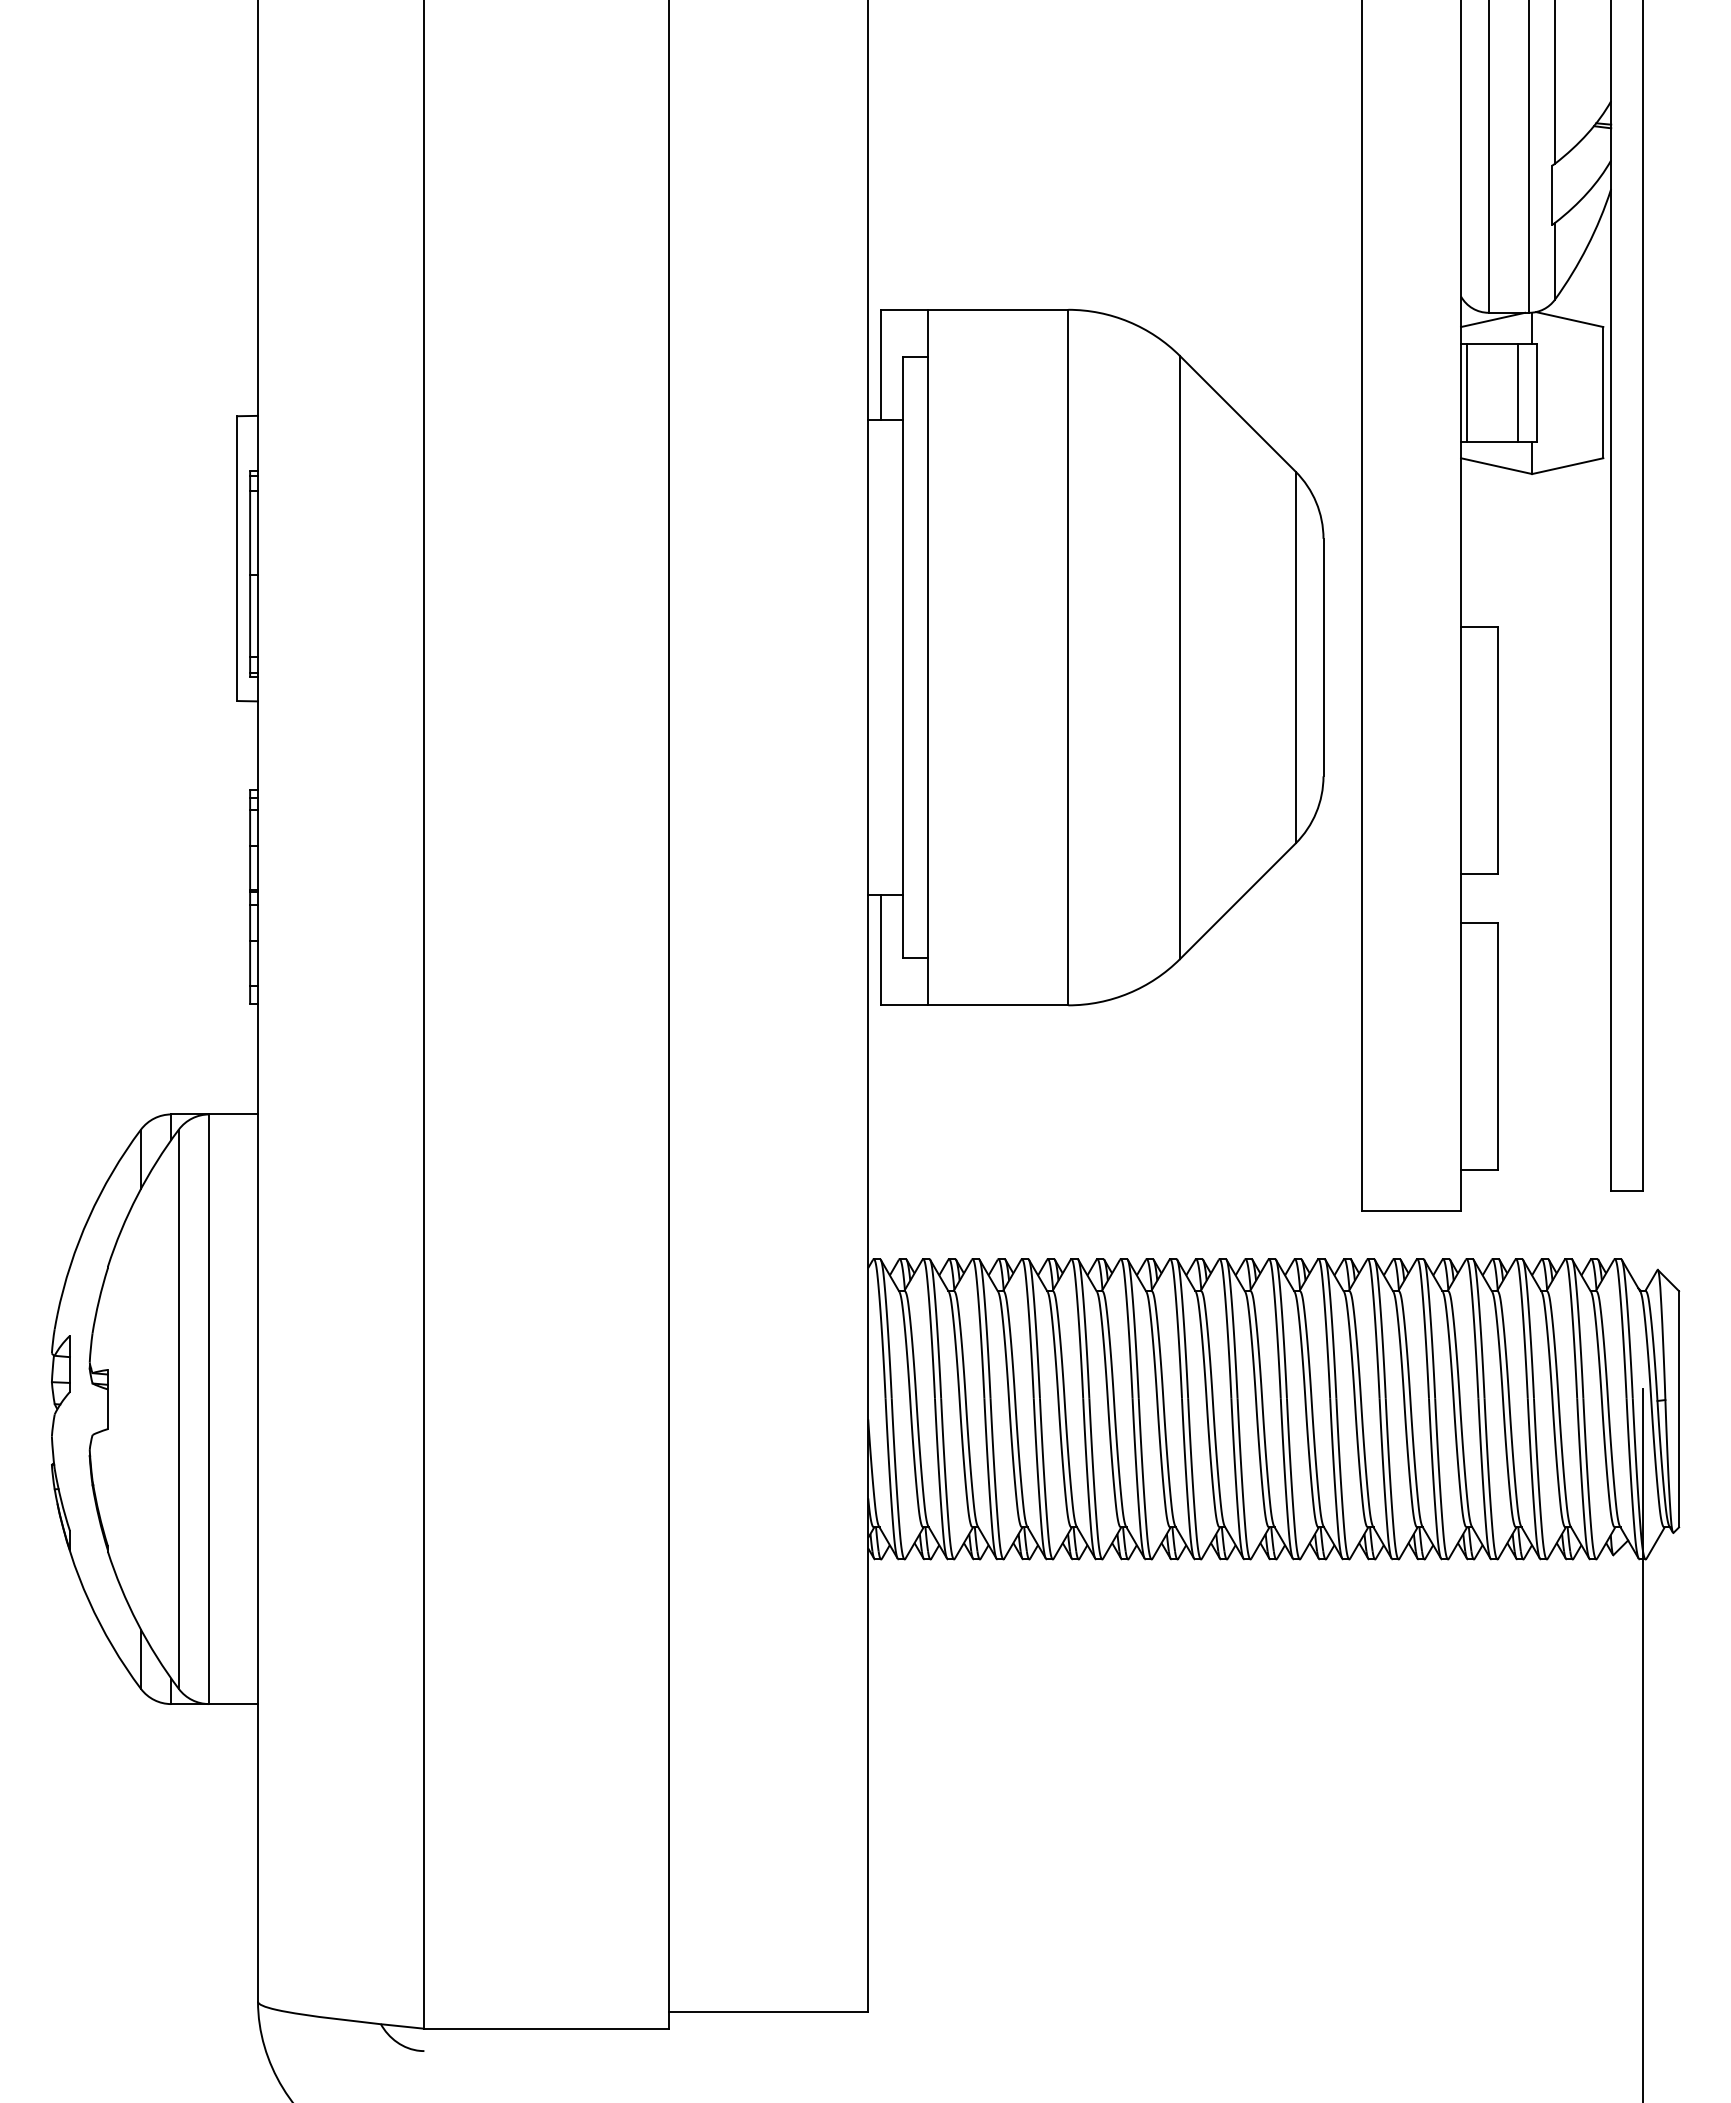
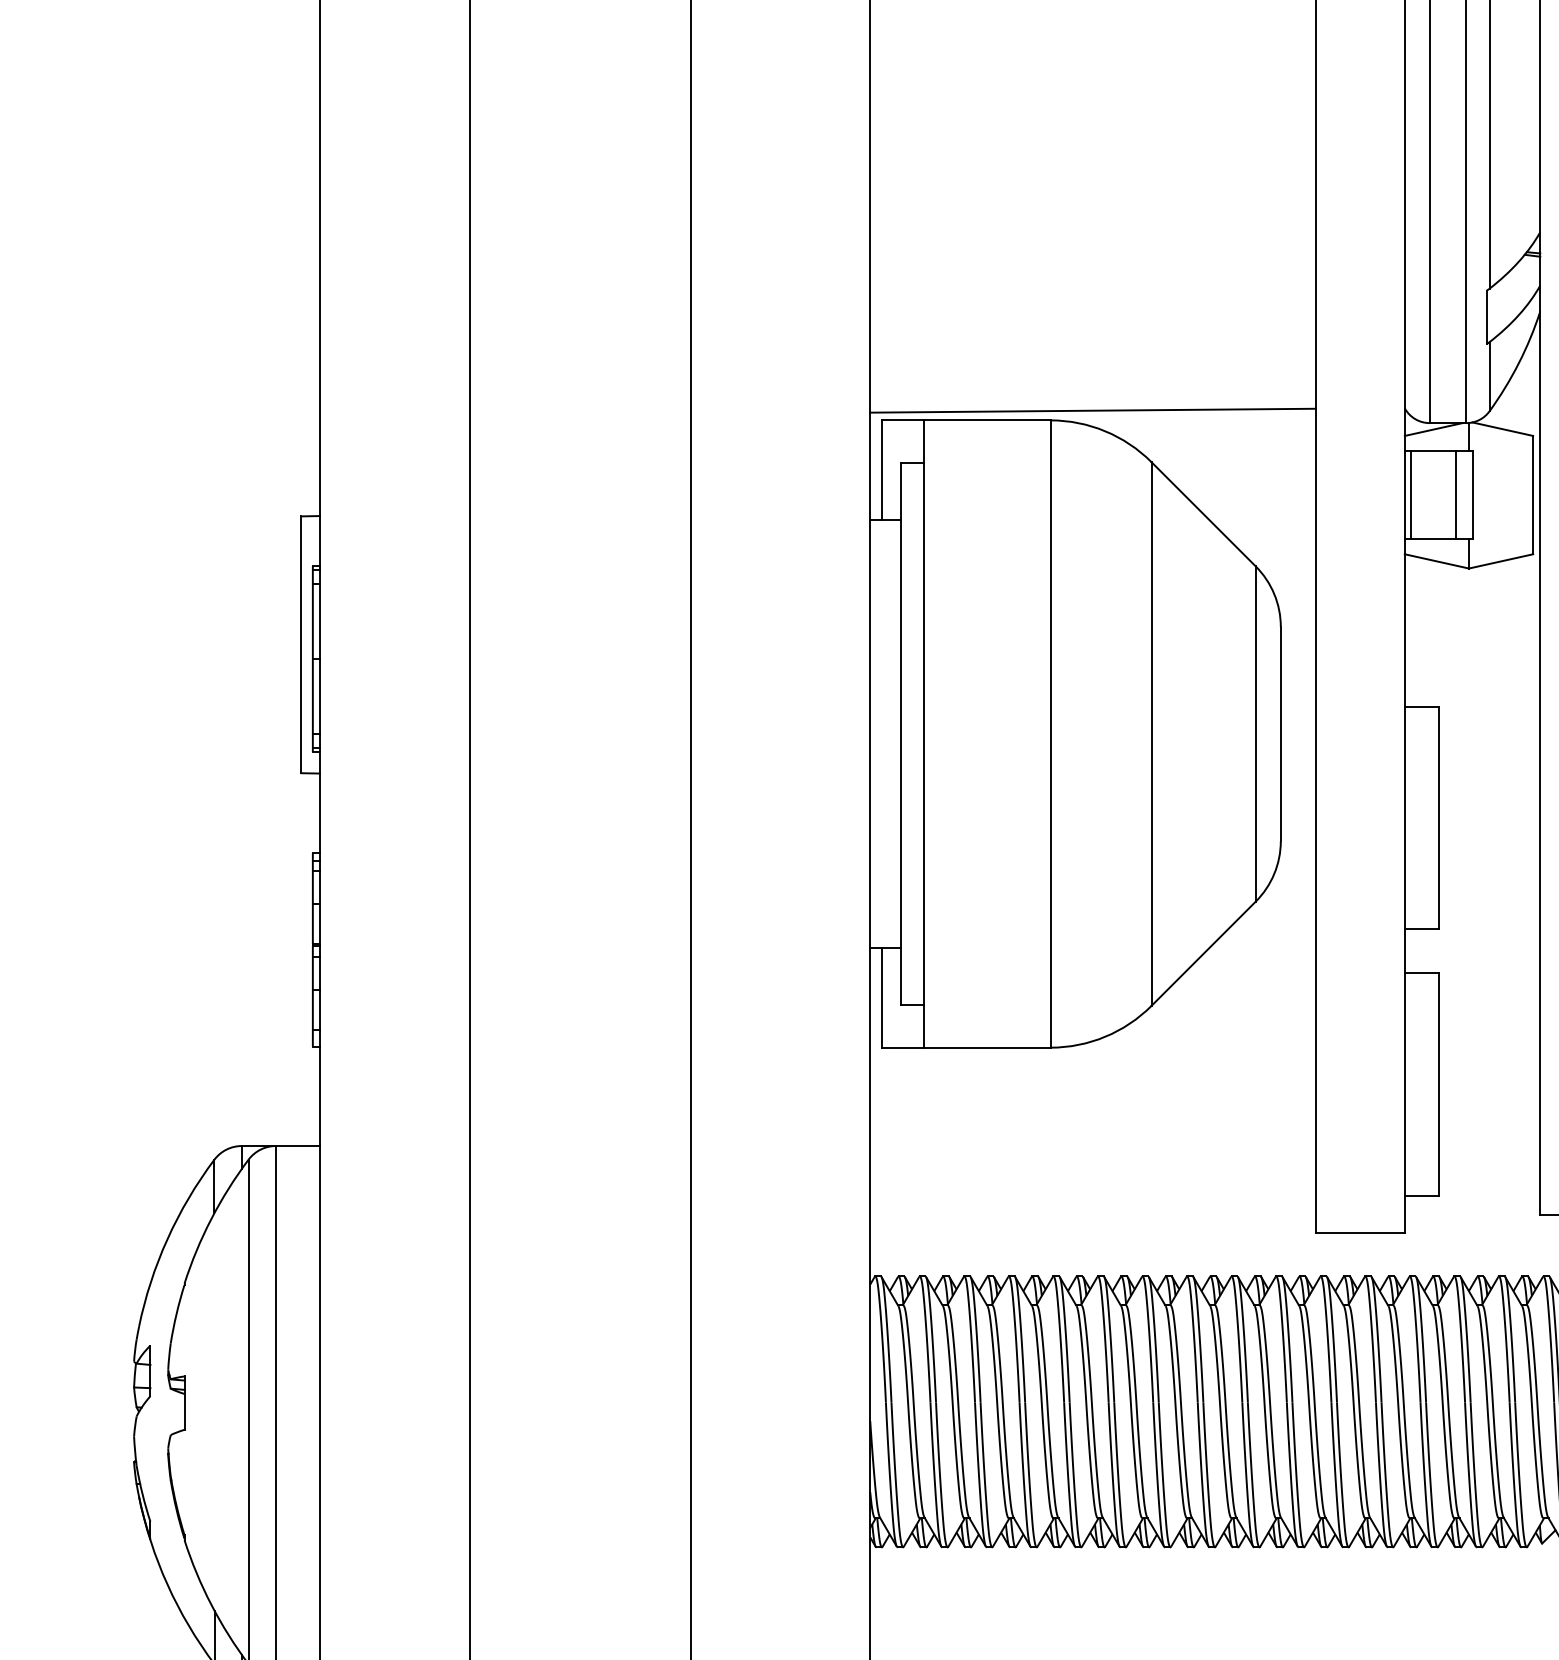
line: (1115, 298) -> (1093, 410), added

